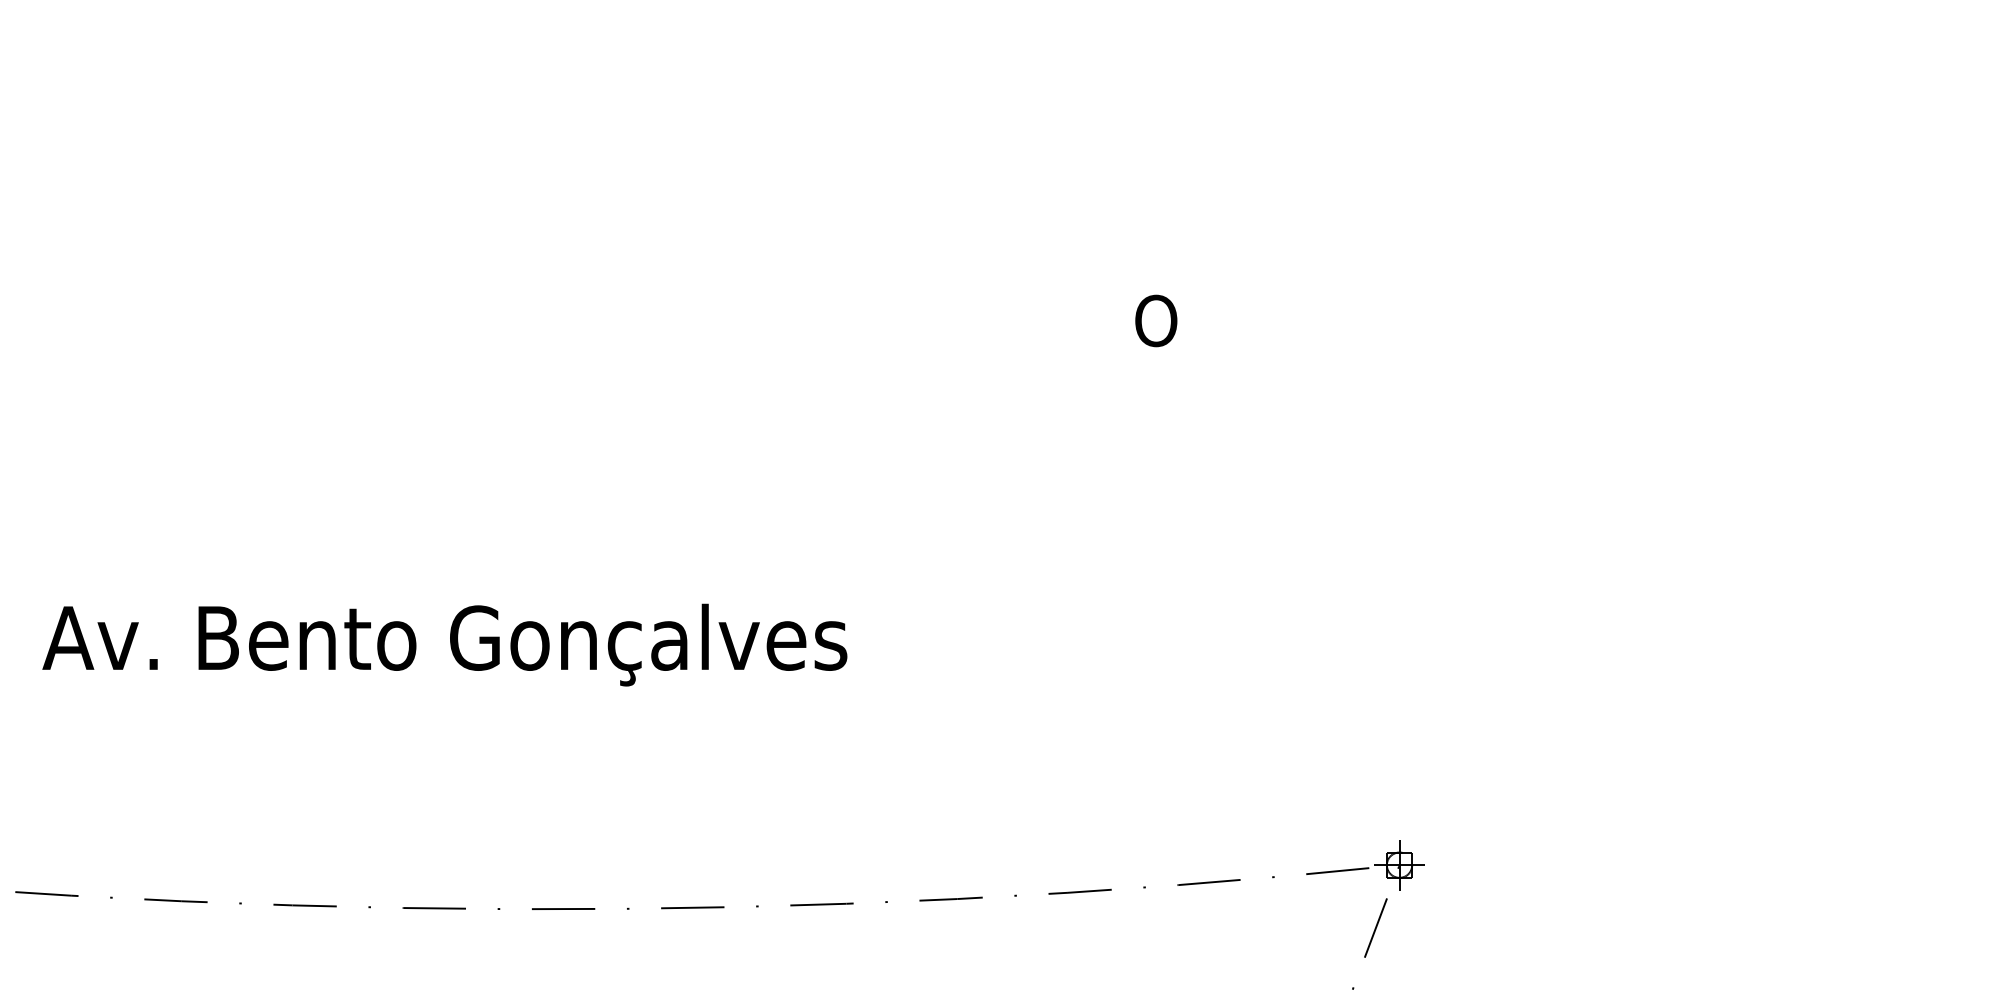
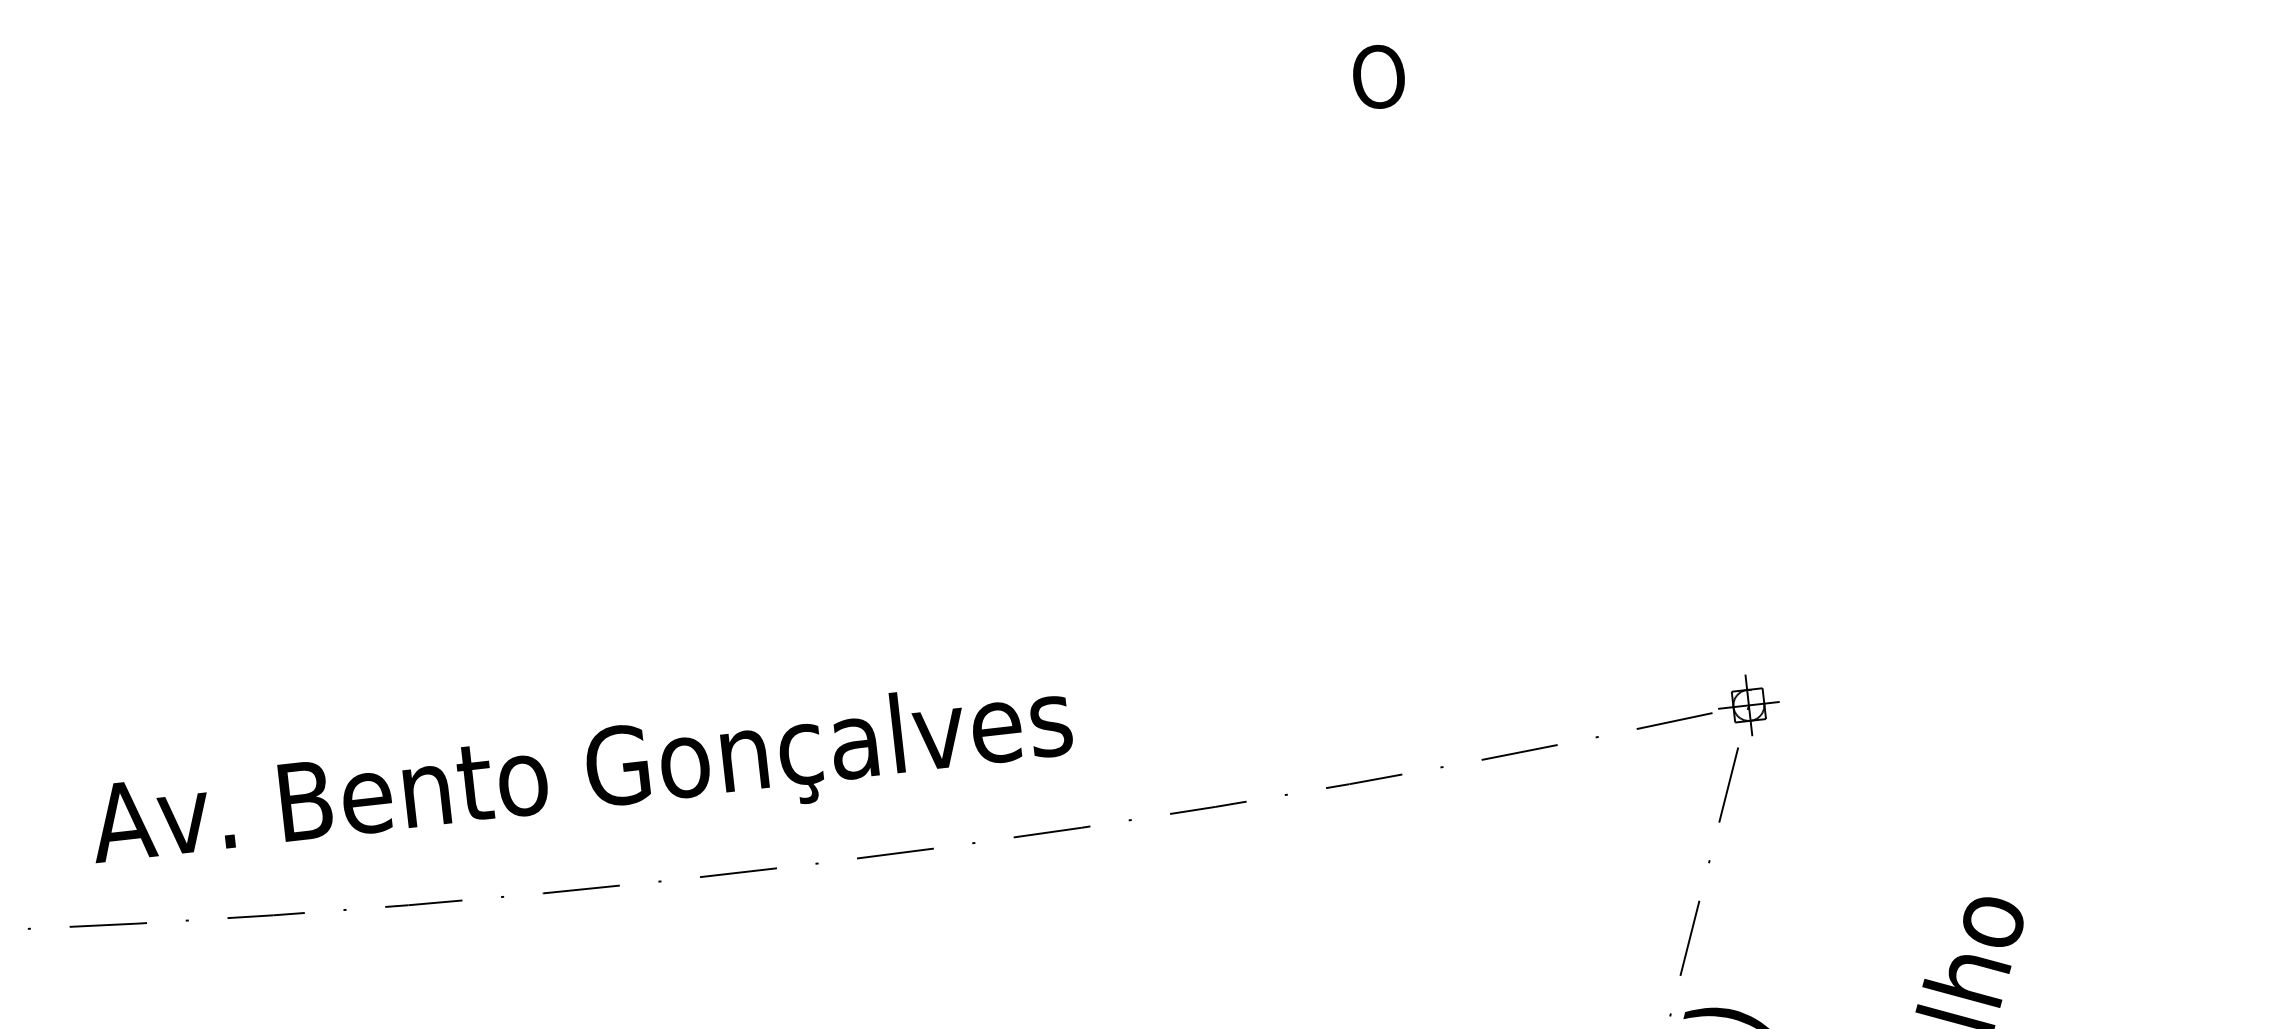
text: (444, 644) -> (581, 777), moved

